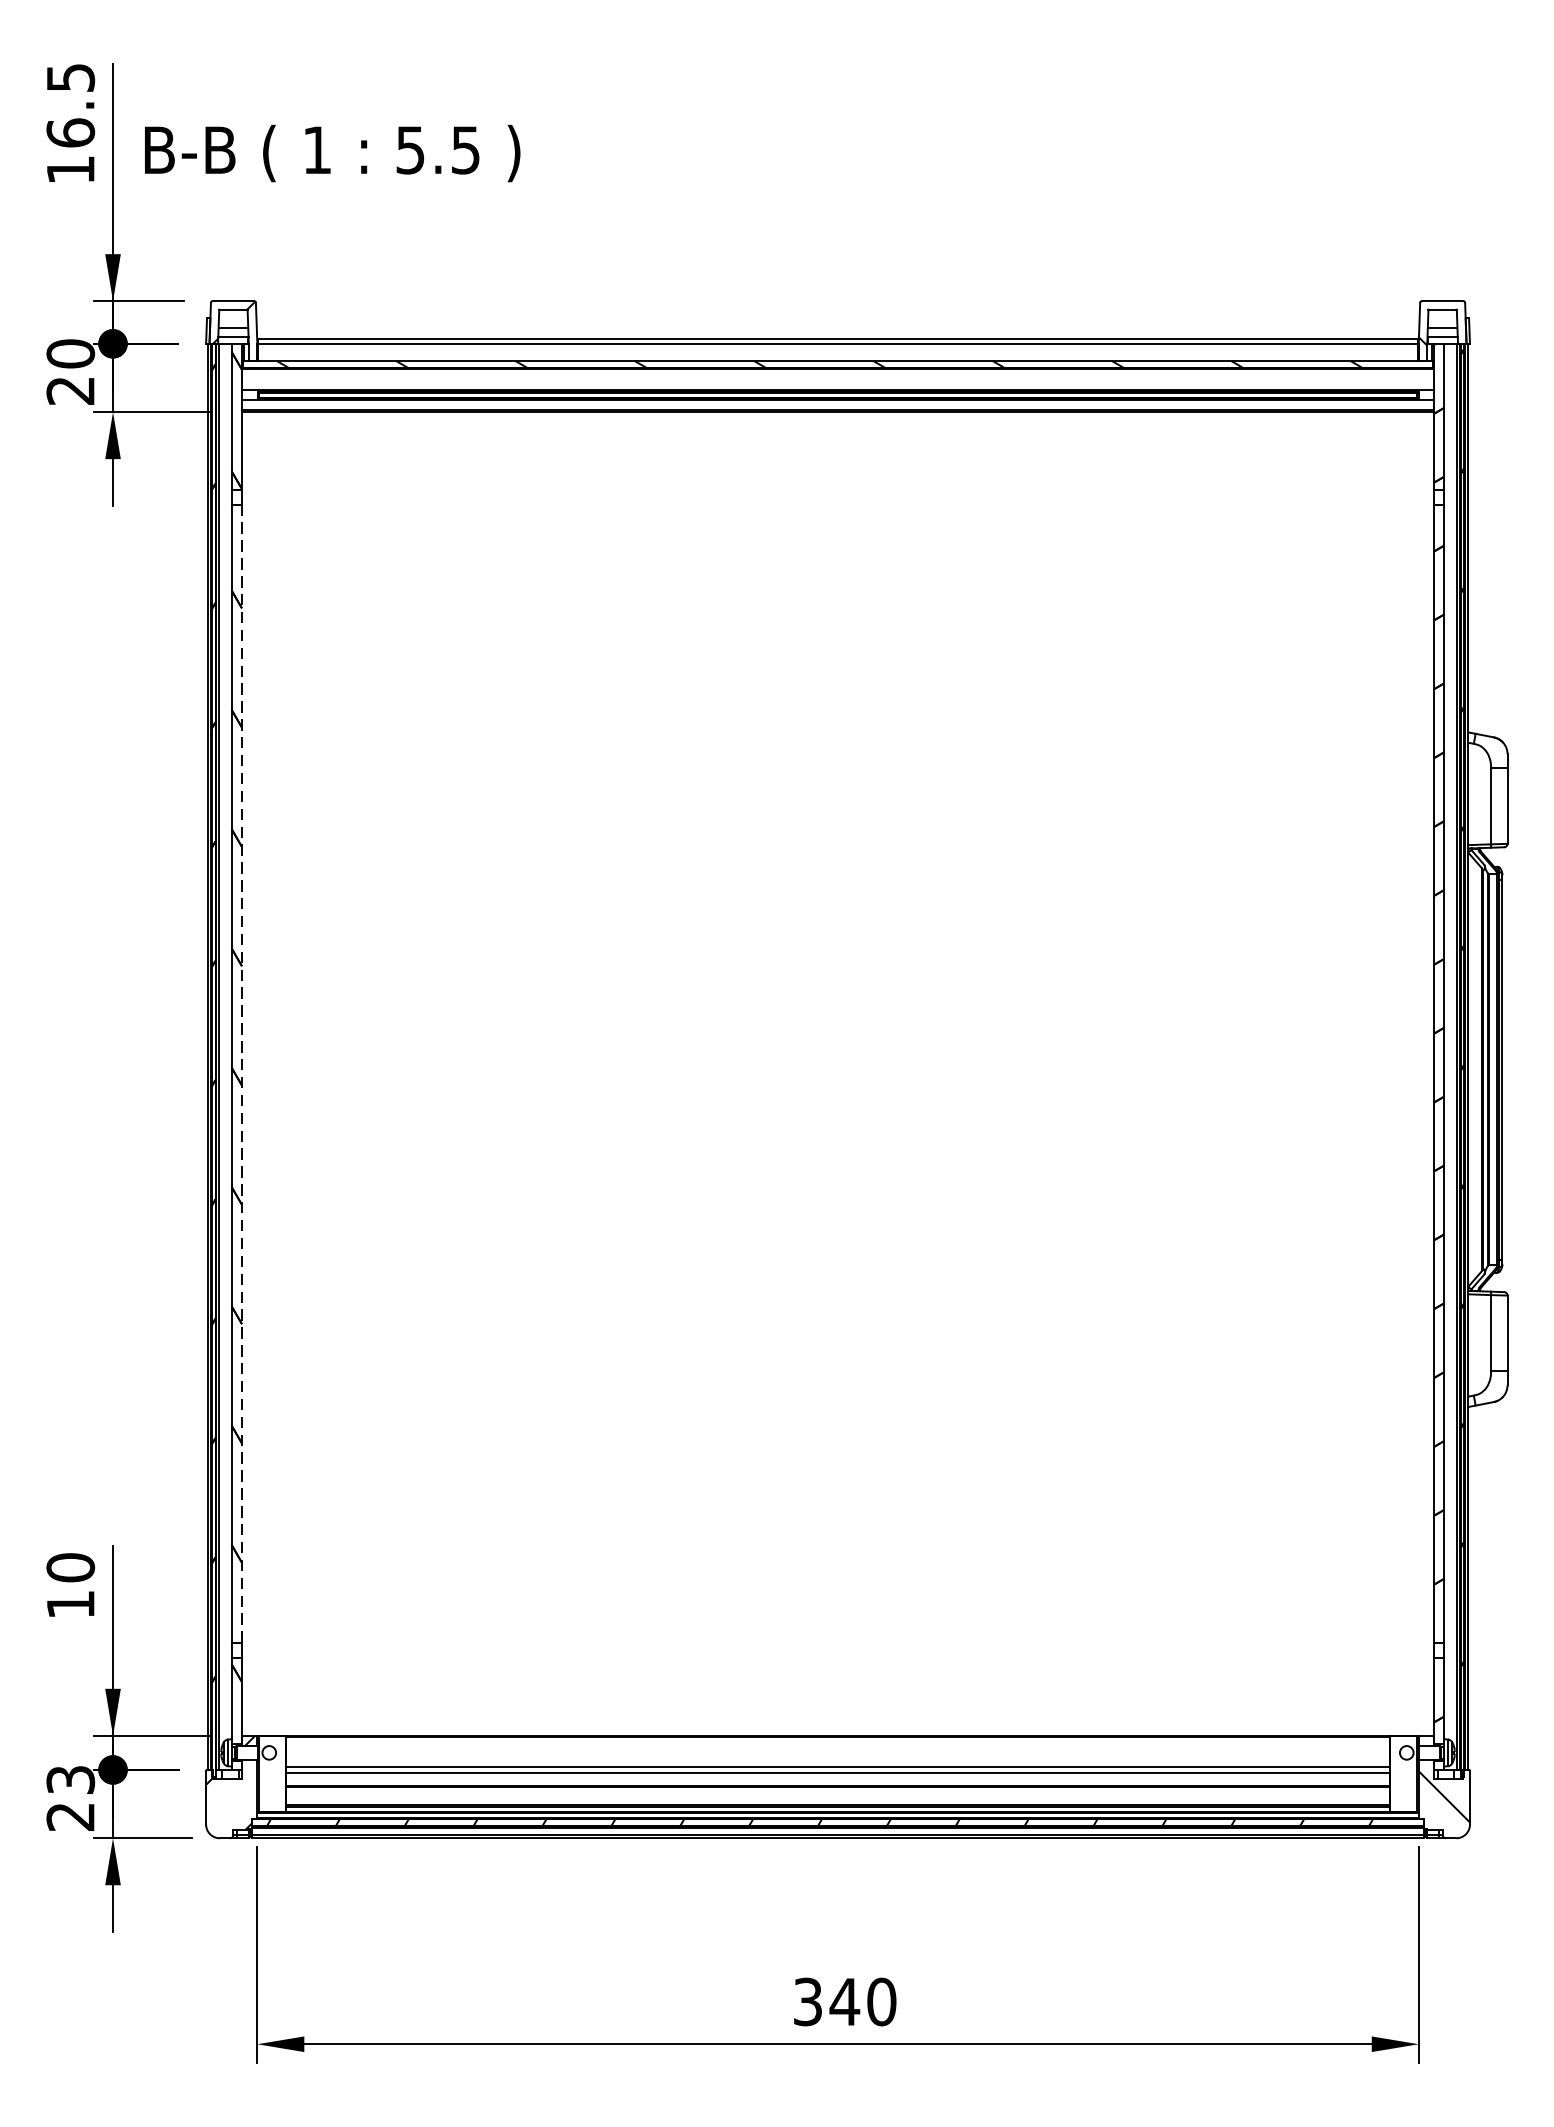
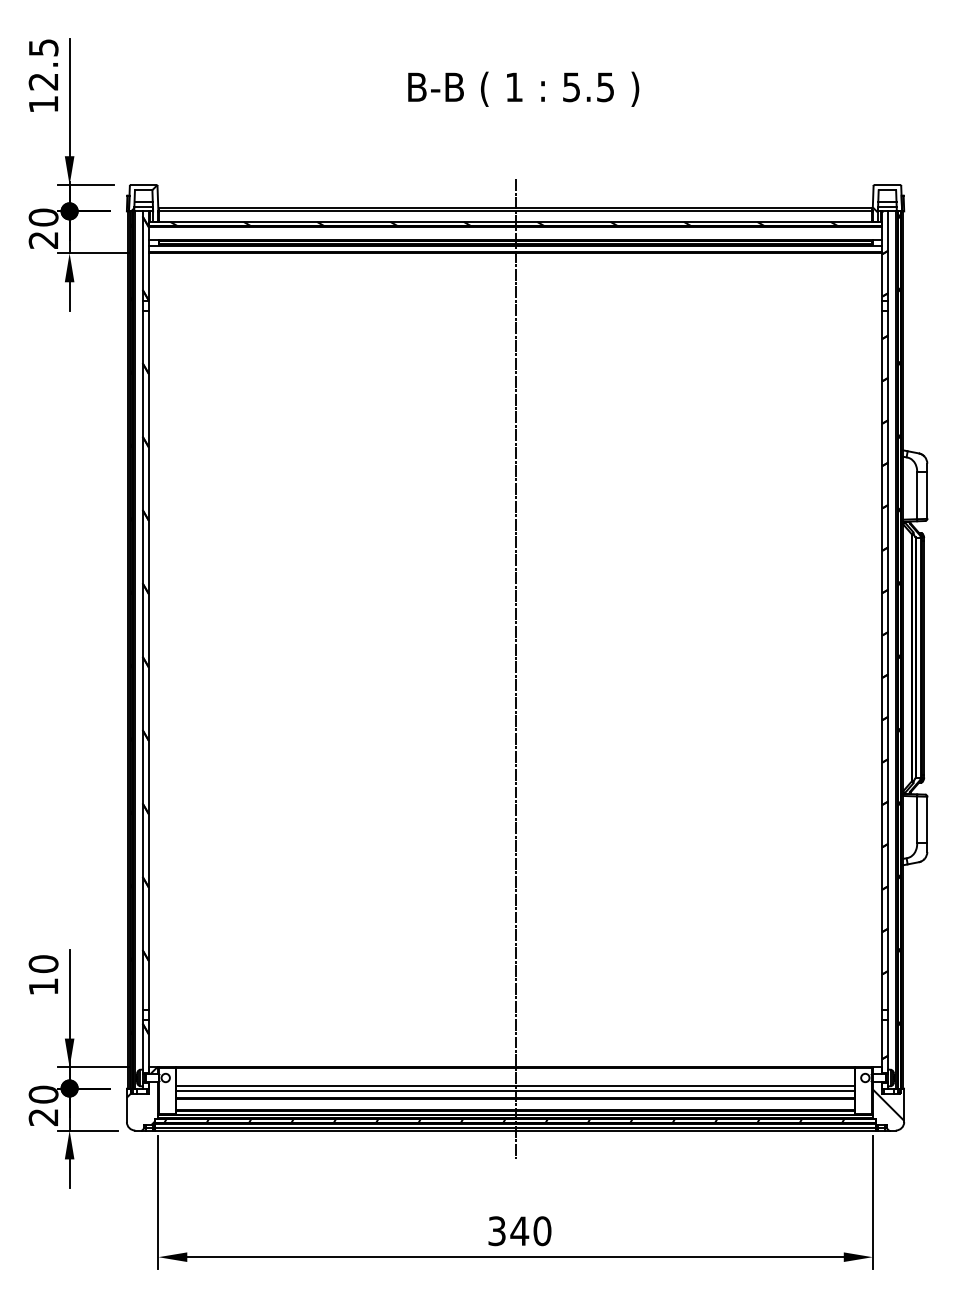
text: (70, 132) -> (43, 81), 16.5 -> 12.5
text: (332, 152) -> (523, 88), moved
line: (241, 1074) -> (148, 660), dashed -> solid
line: (837, 1088) -> (515, 669), added
text: (70, 1779) -> (43, 1094), 23 -> 20

